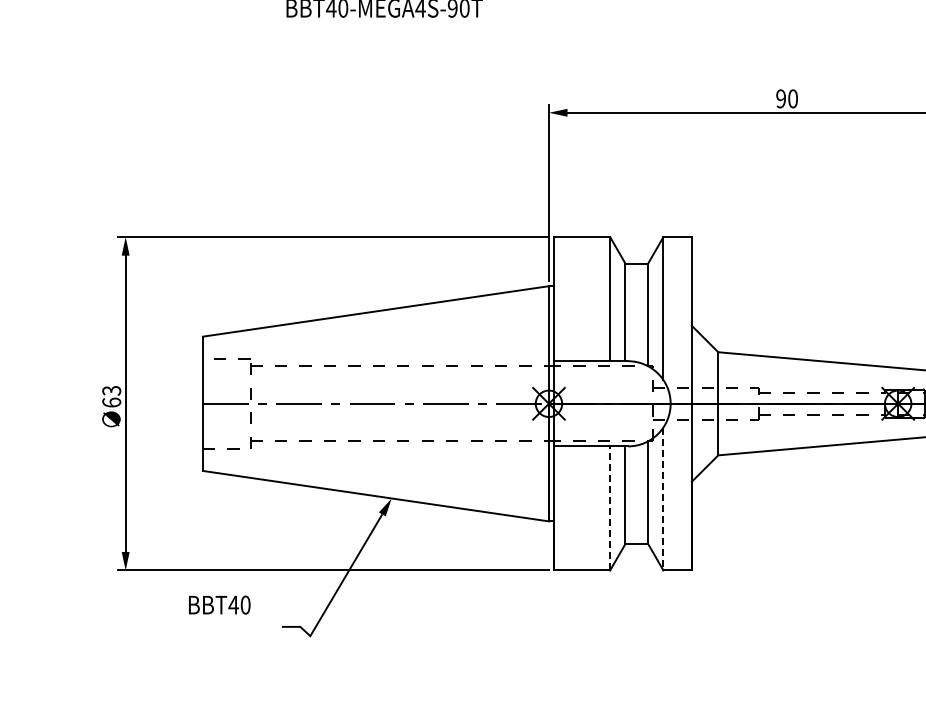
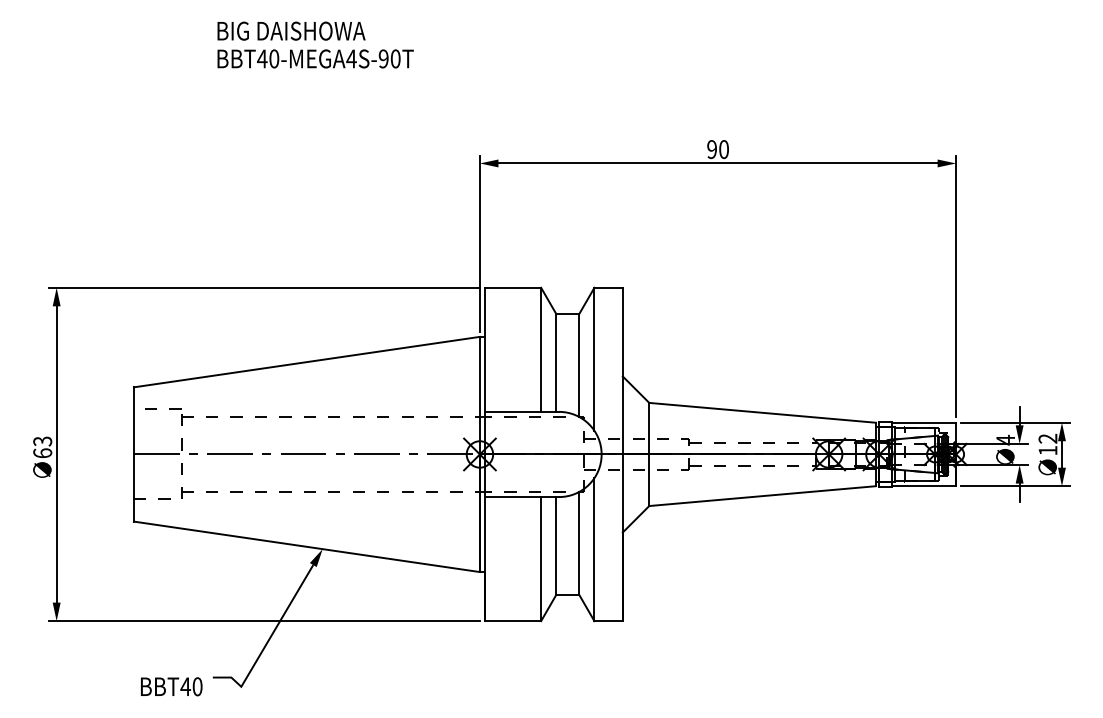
line: (663, 499) -> (594, 550), dashed -> solid
line: (610, 507) -> (541, 558), dashed -> solid
text: (219, 604) -> (171, 686), moved

